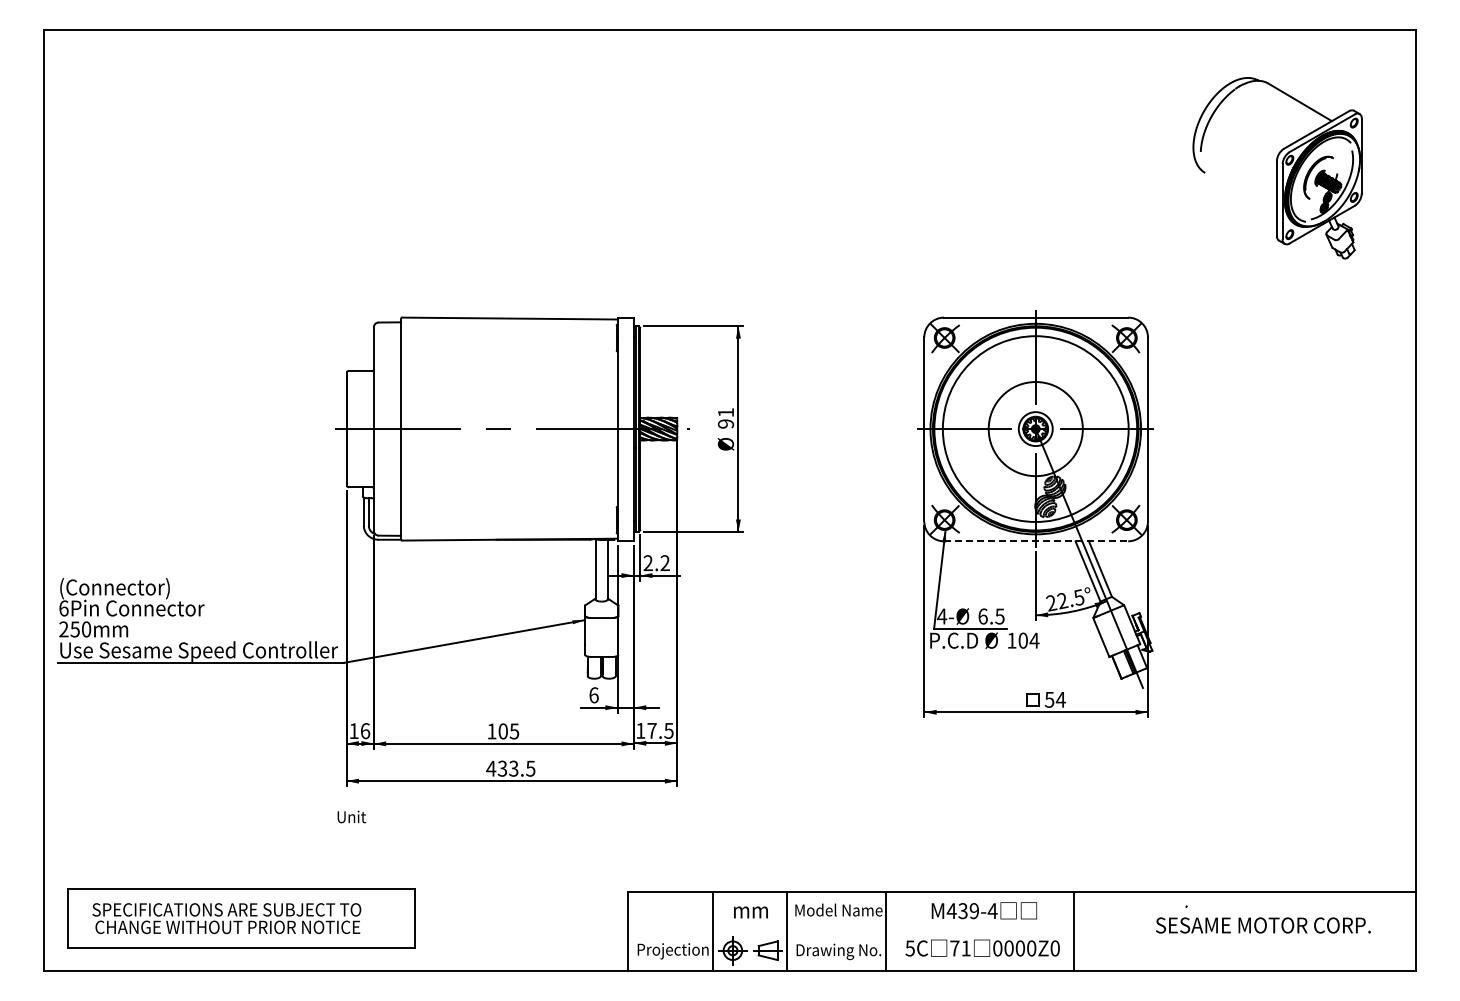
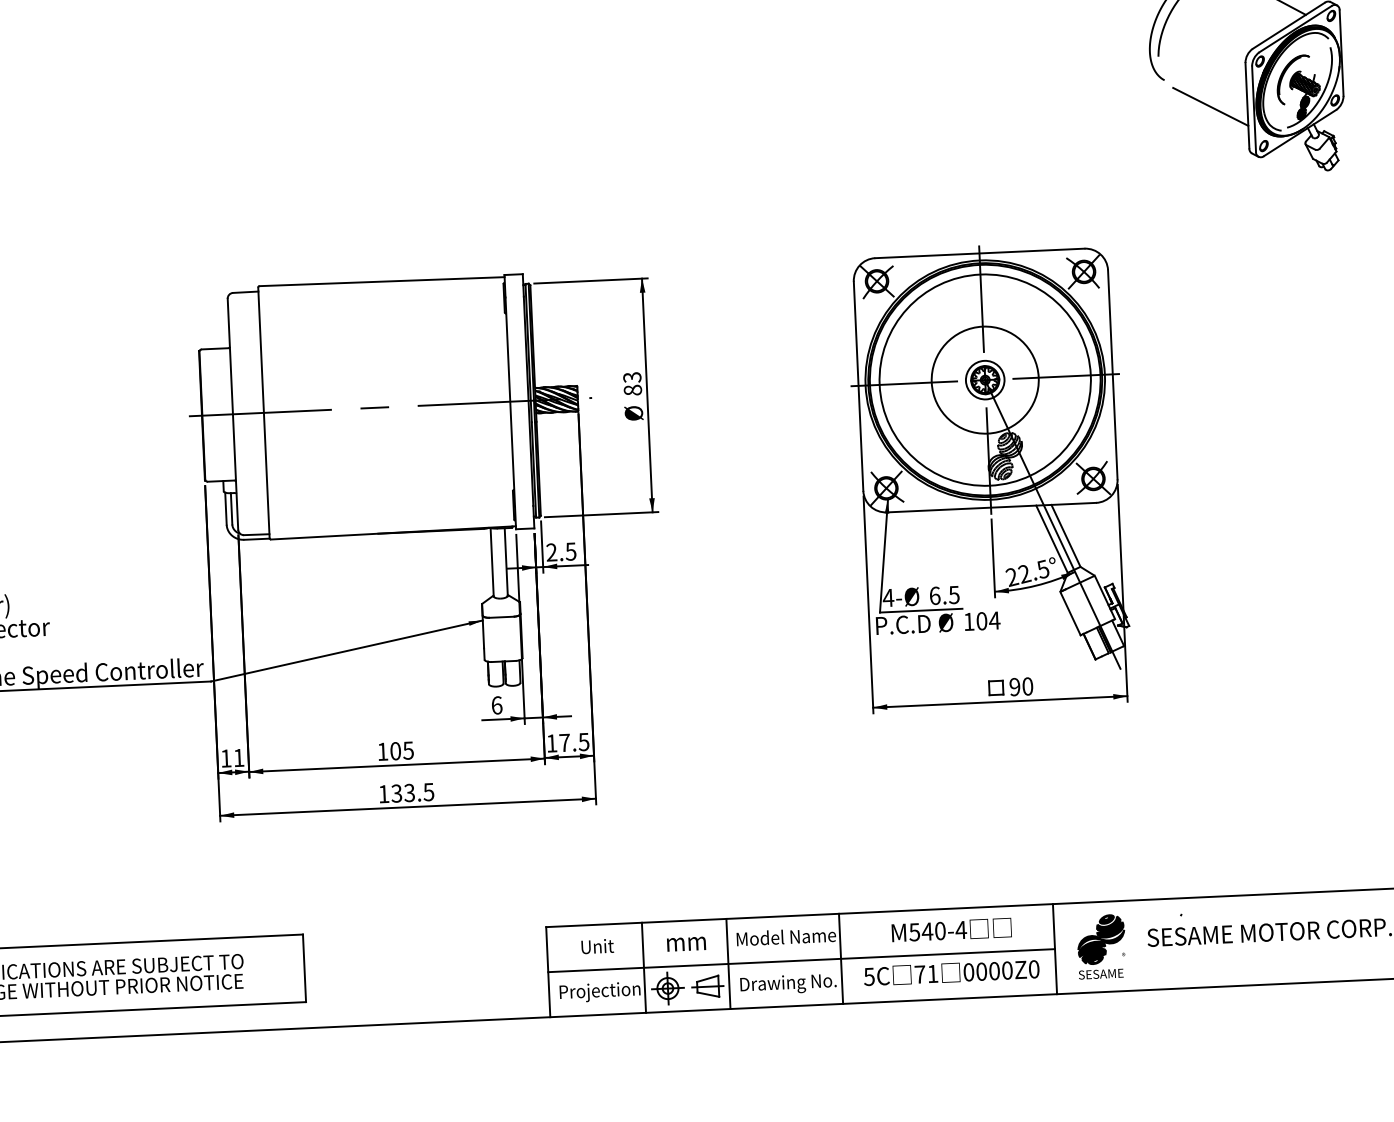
line: (1244, 198) -> (1210, 107), added
text: (725, 418) -> (632, 384), 91 -> 83
line: (1036, 541) -> (991, 507), dashed -> solid
text: (664, 563) -> (570, 552), 2.2 -> 2.5
text: (1054, 699) -> (1020, 686), 54 -> 90
text: (365, 731) -> (239, 758), 16 -> 11
text: (491, 768) -> (384, 793), 433.5 -> 133.5
text: (351, 816) -> (597, 945), moved
text: (962, 911) -> (926, 932), M439-4 -> M540-4
line: (851, 931) -> (801, 960), added
part: (1115, 931) -> (1101, 946), added

